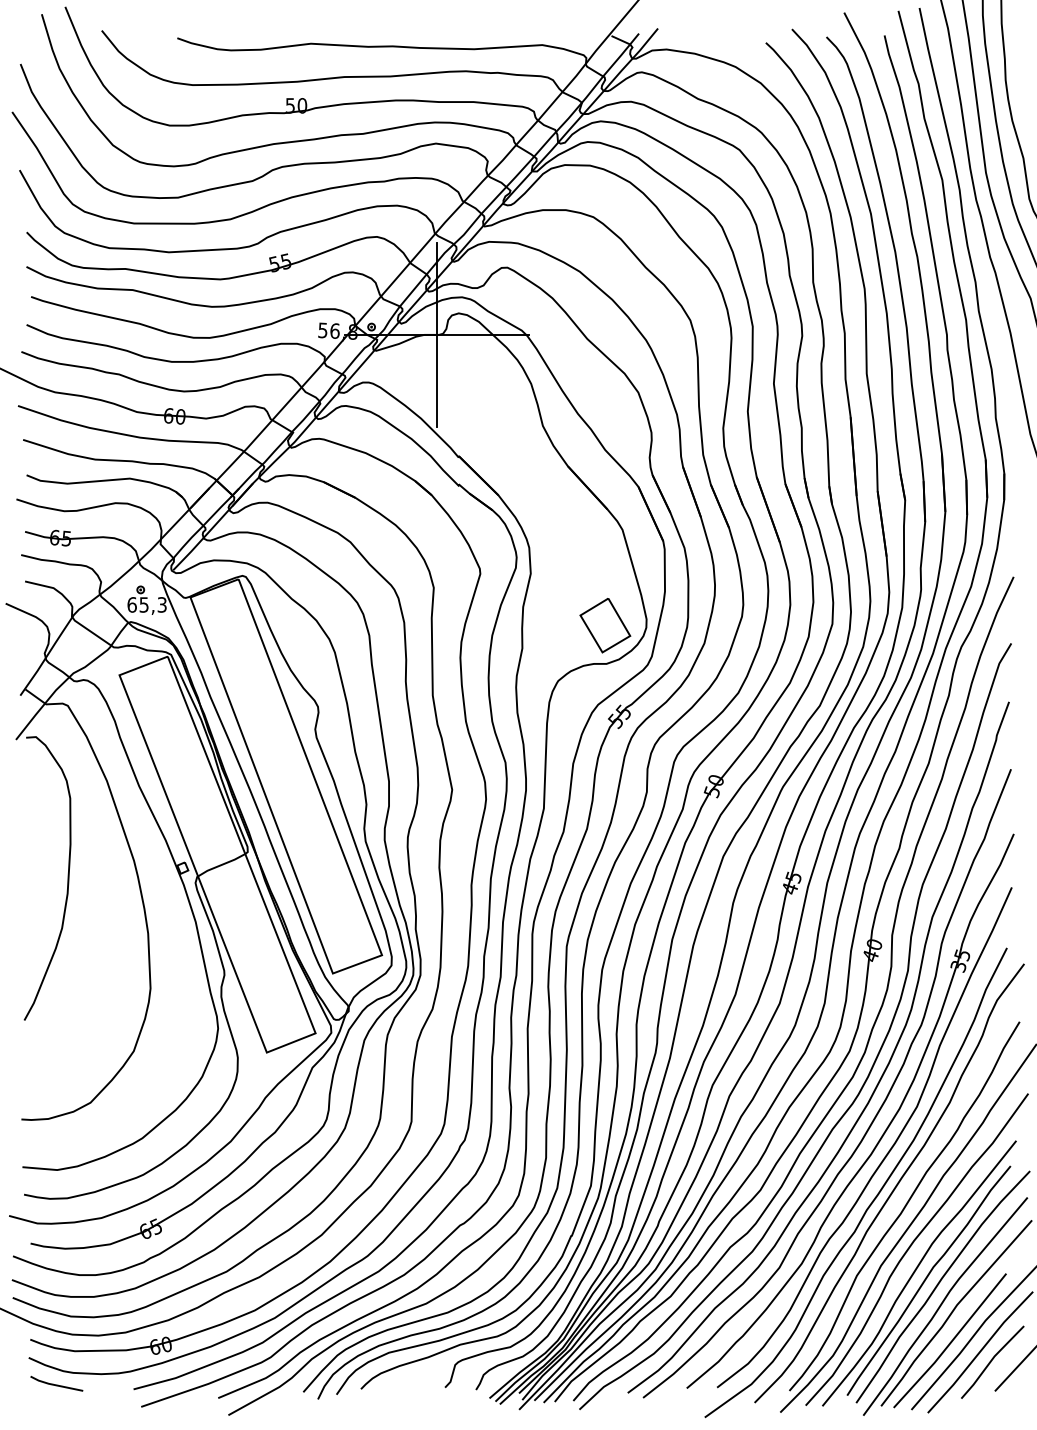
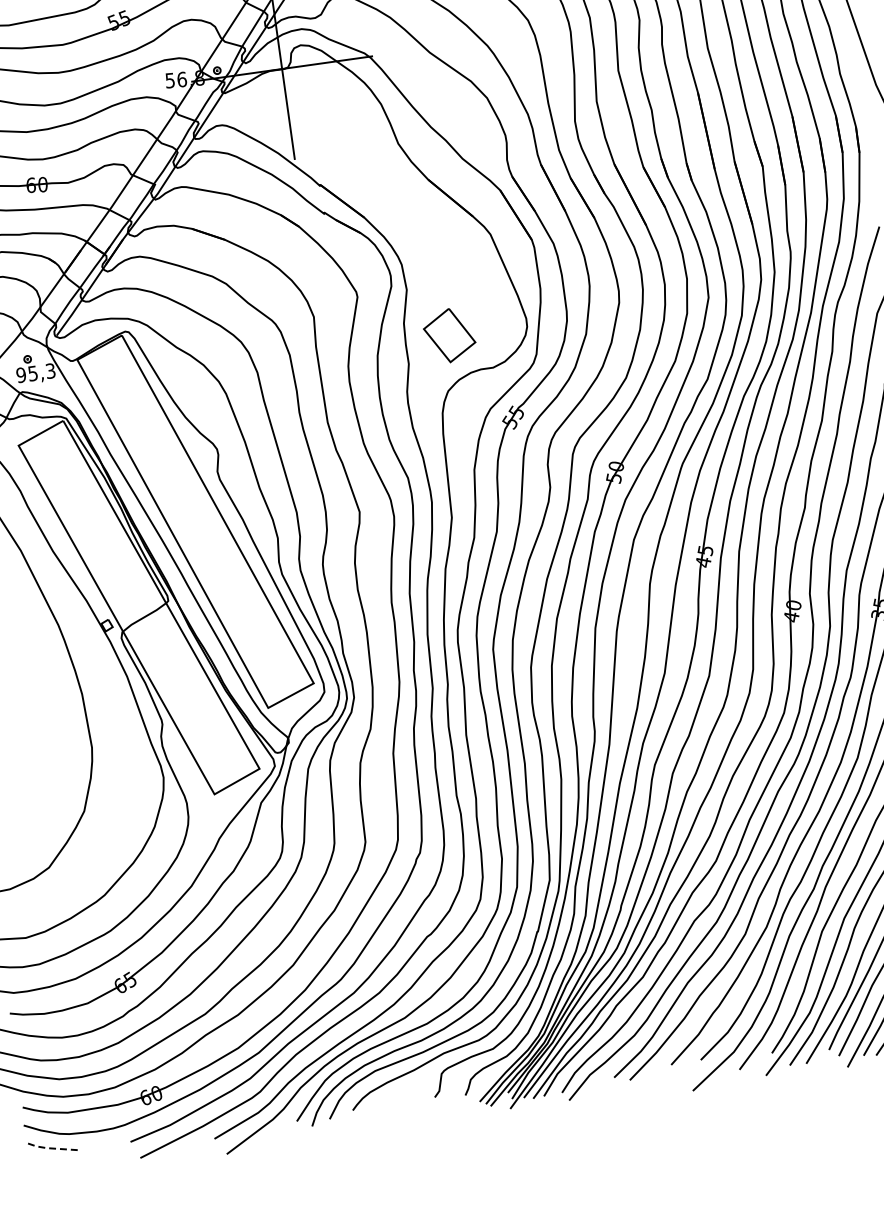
text: (131, 604) -> (20, 374), 65,3 -> 95,3
part: (605, 625) -> (449, 335), moved
line: (55, 1385) -> (53, 1148), solid -> dashed

